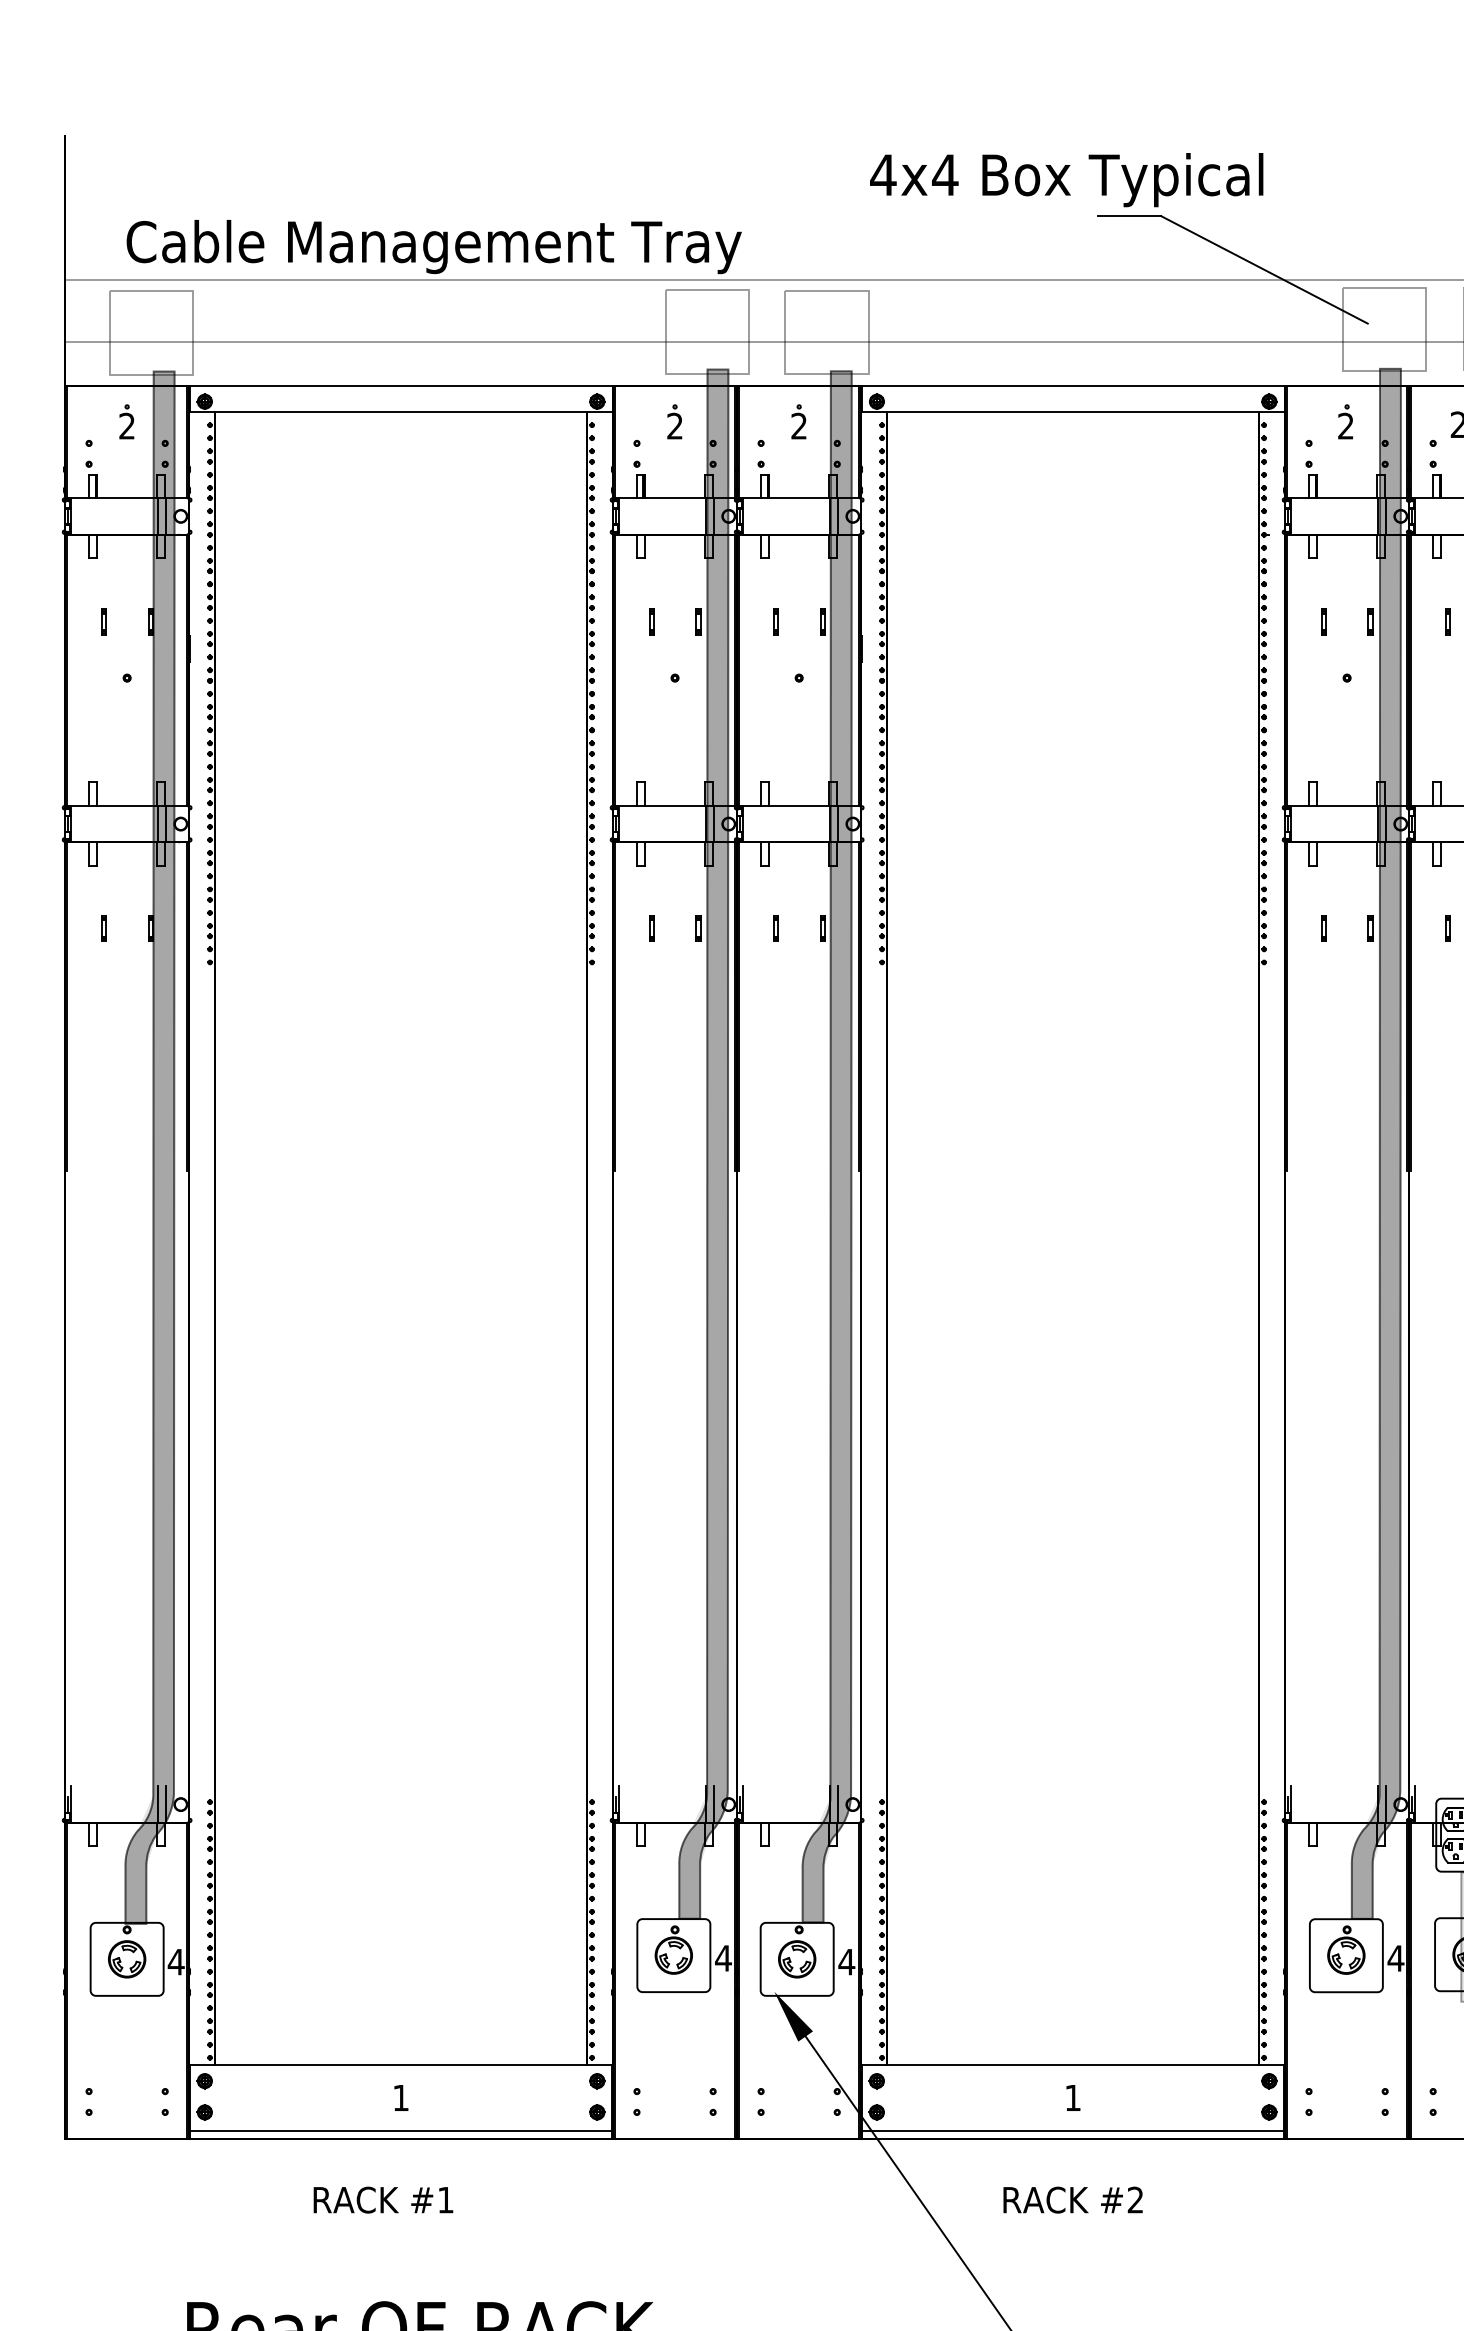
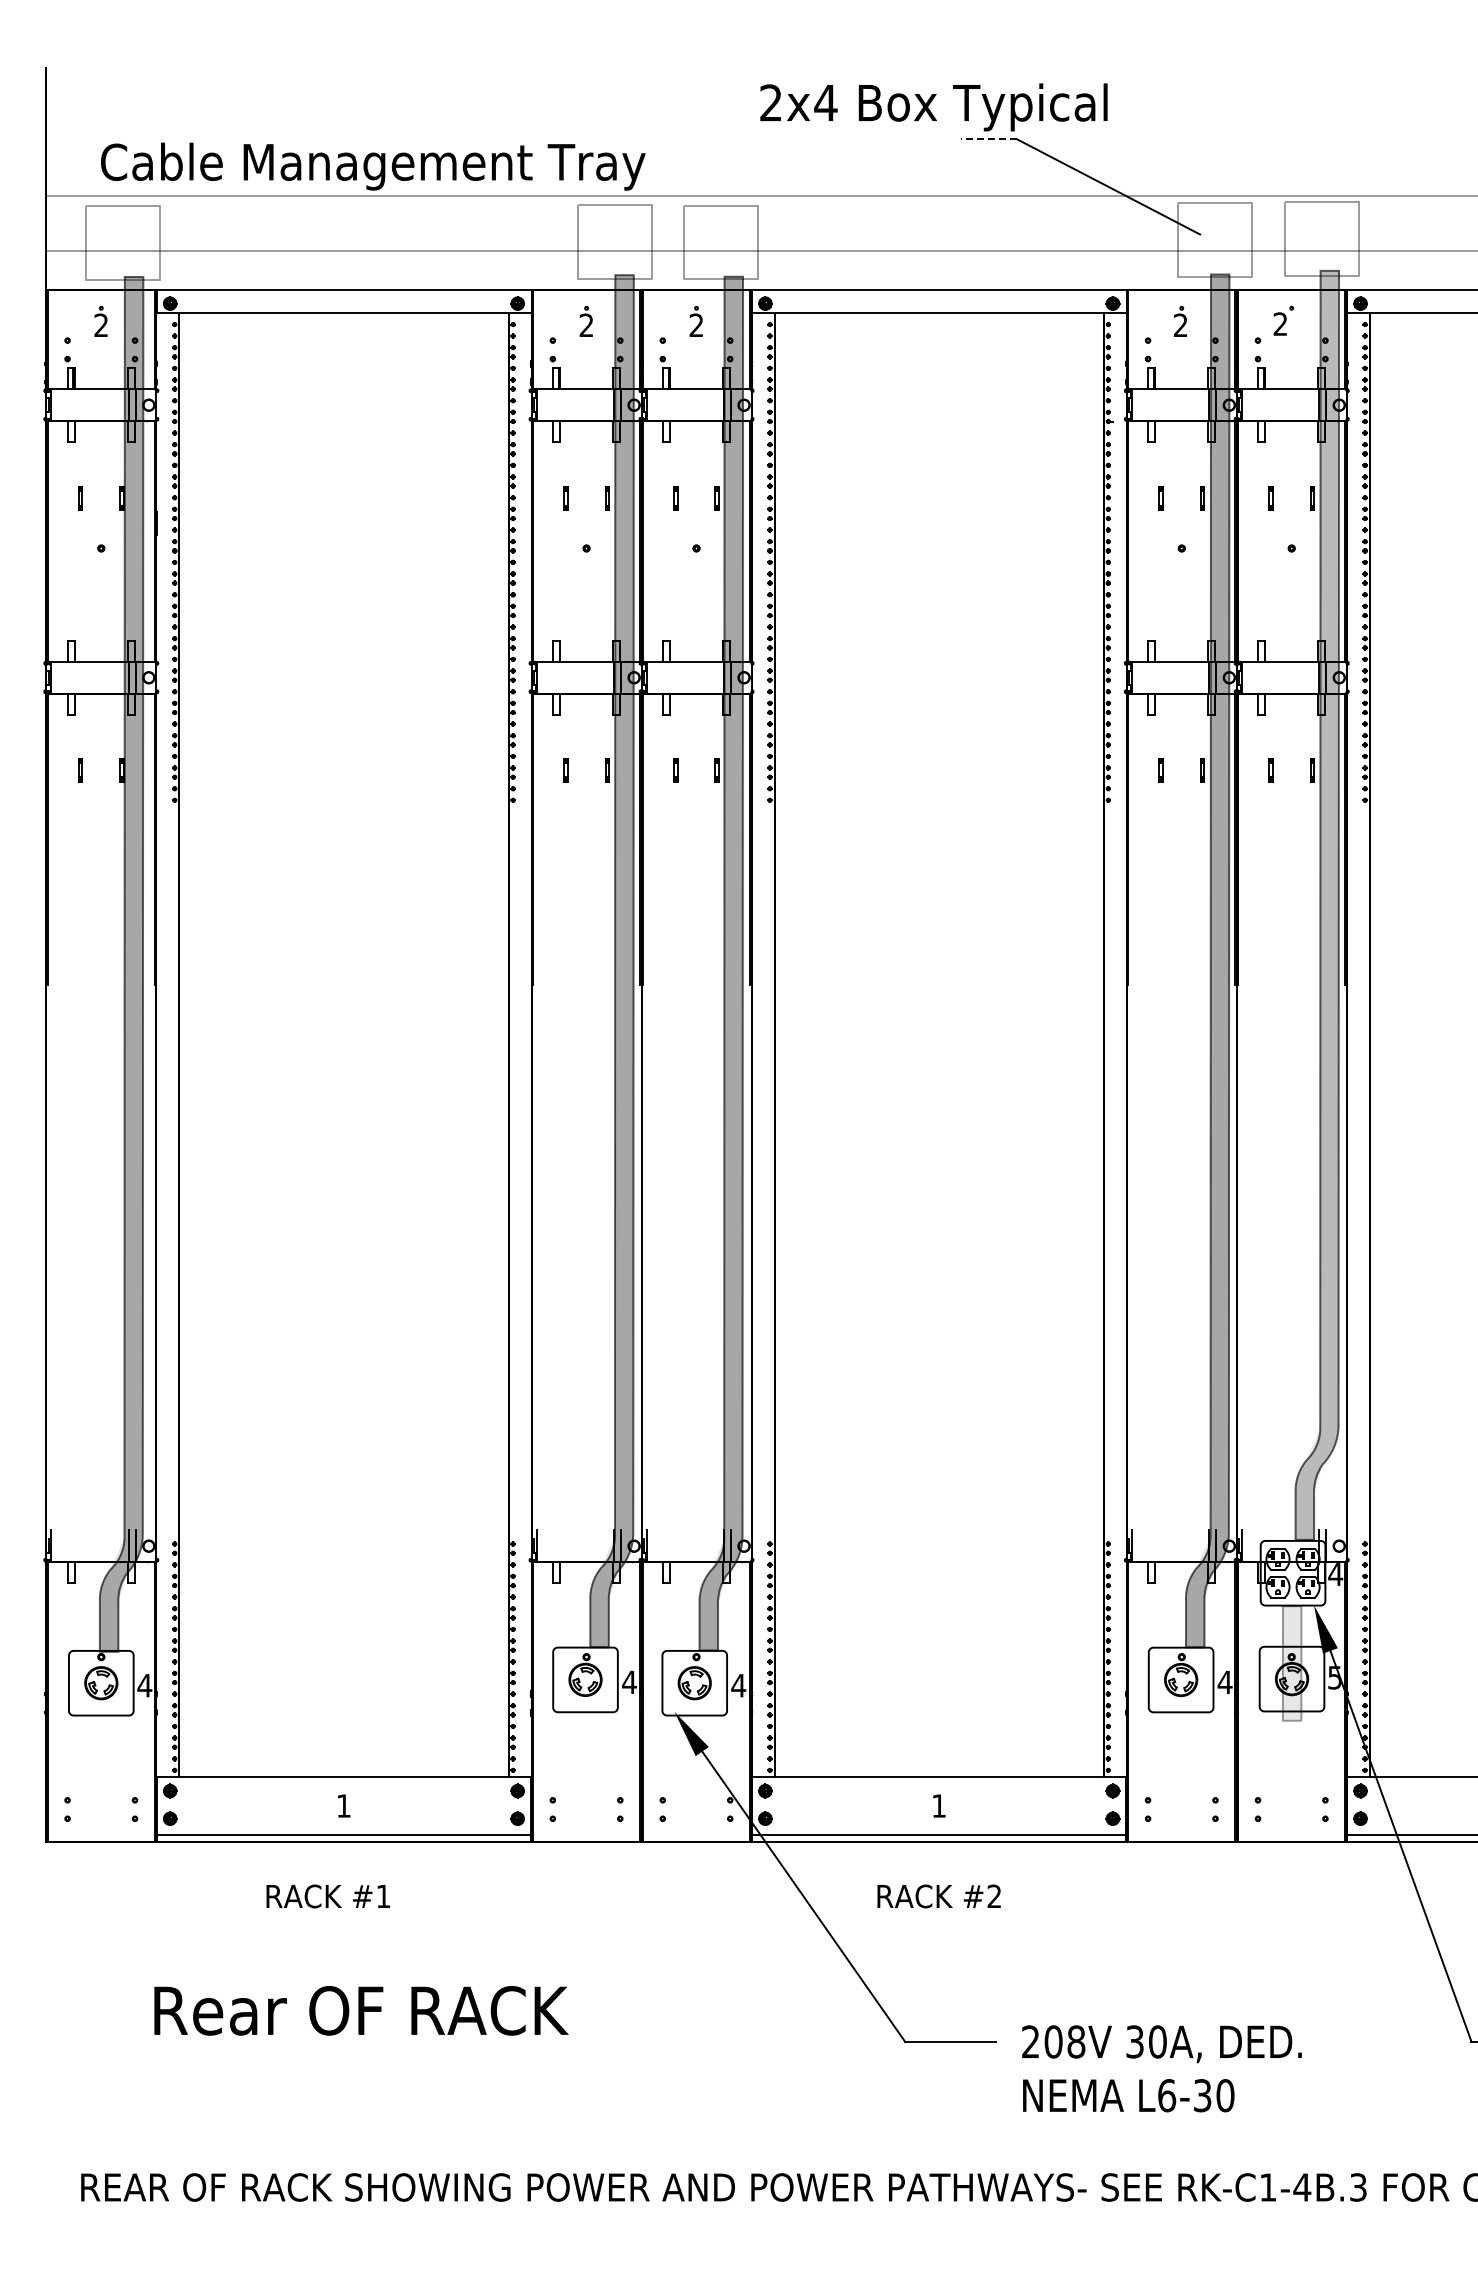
text: (882, 174) -> (770, 102), 4x4 -> 2x4
line: (1128, 216) -> (988, 139), solid -> dashed

